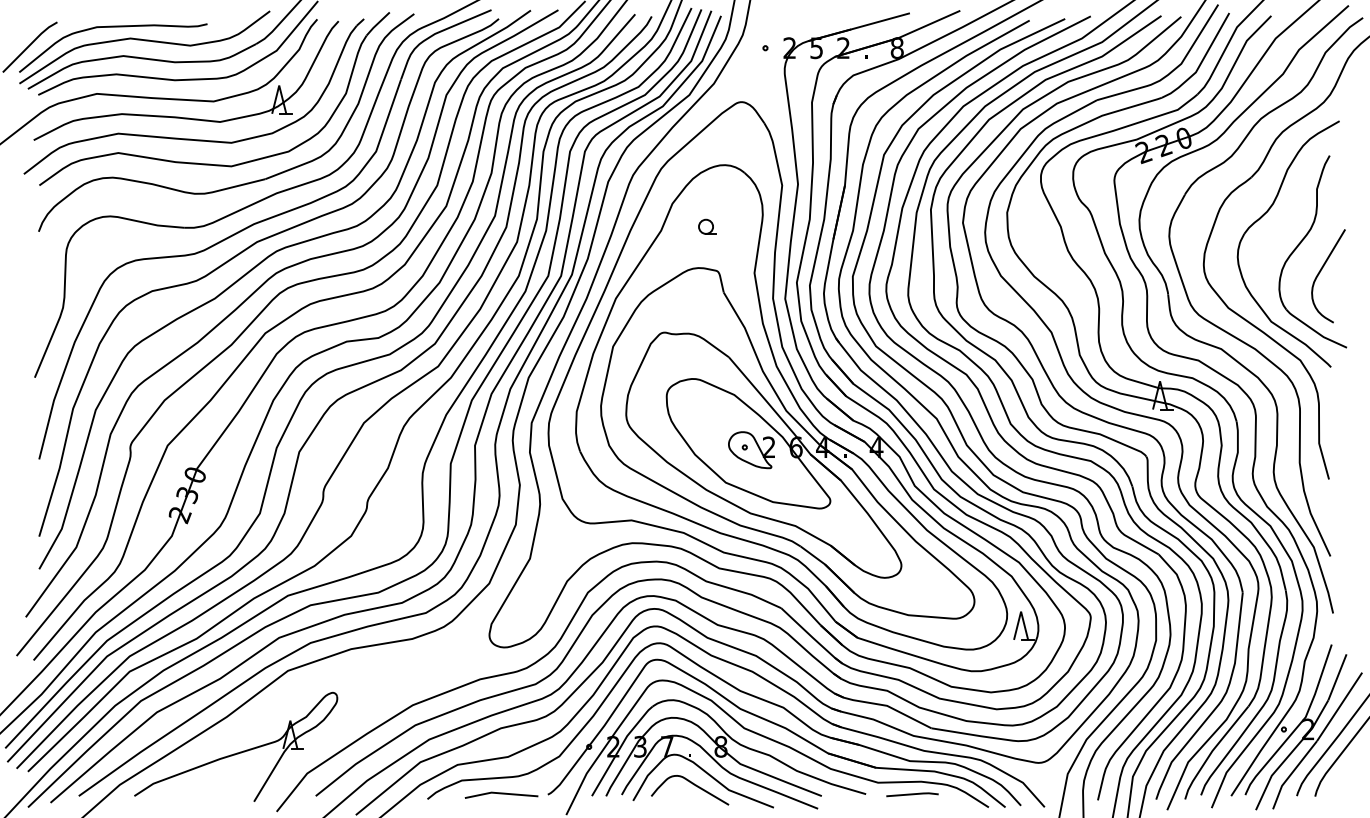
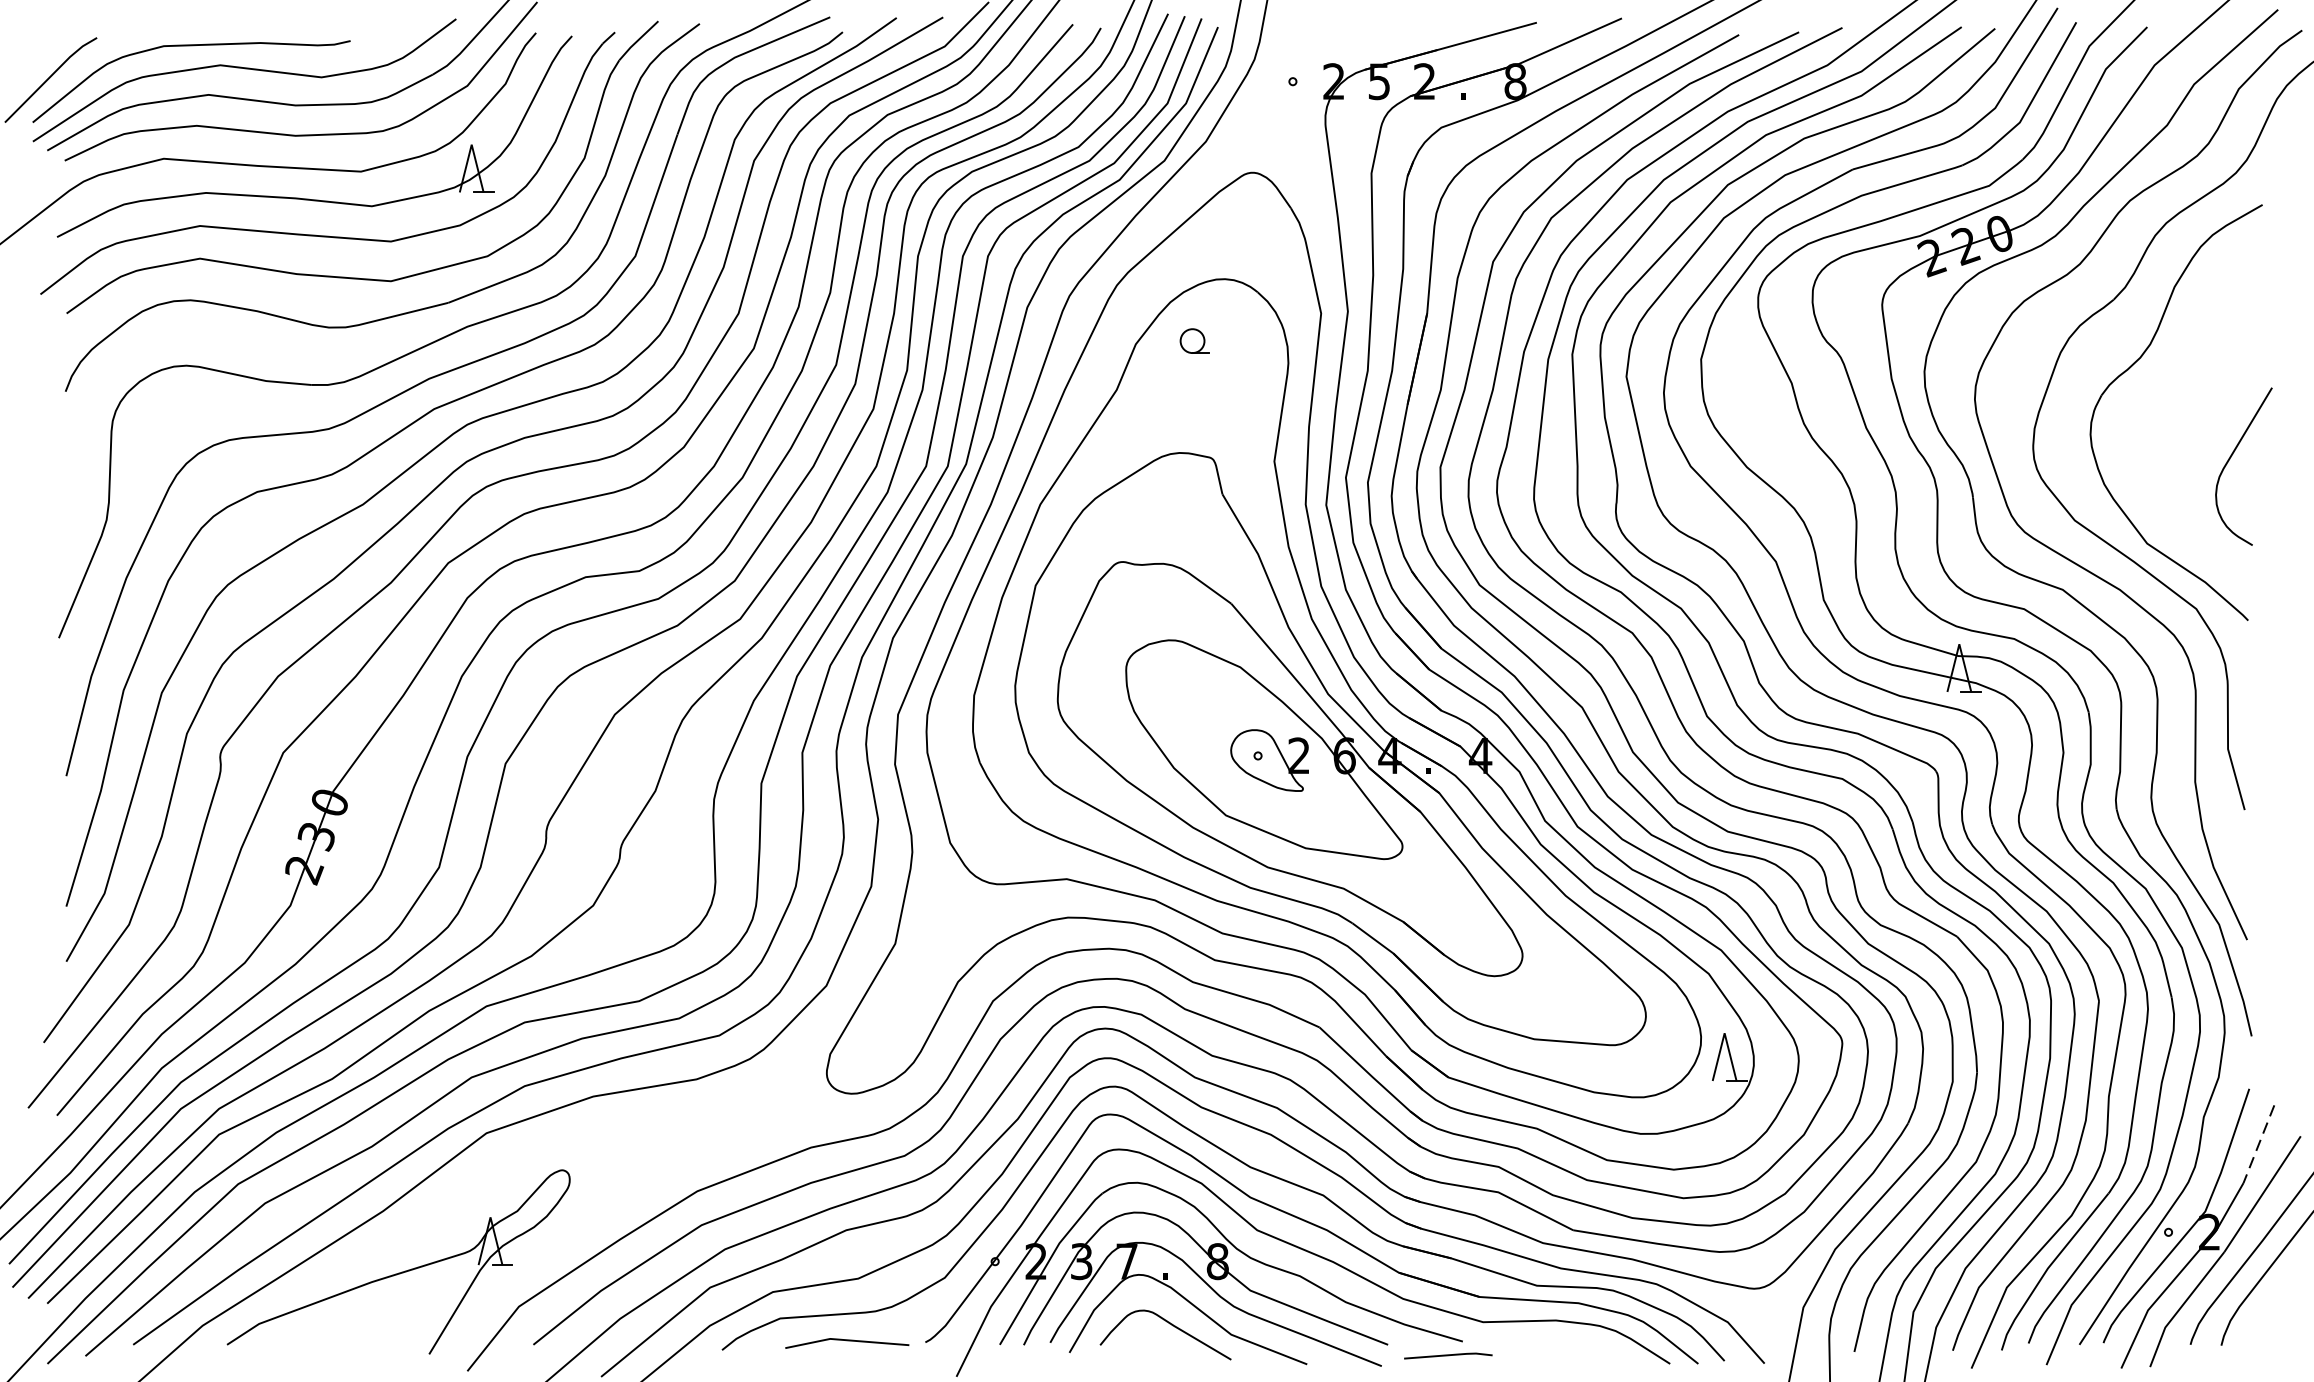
part: (707, 226) -> (1195, 340), moved
part: (1301, 243) -> (2198, 411), removed
line: (1337, 677) -> (2259, 1144), solid -> dashed
line: (912, 794) -> (1448, 1355), moved

